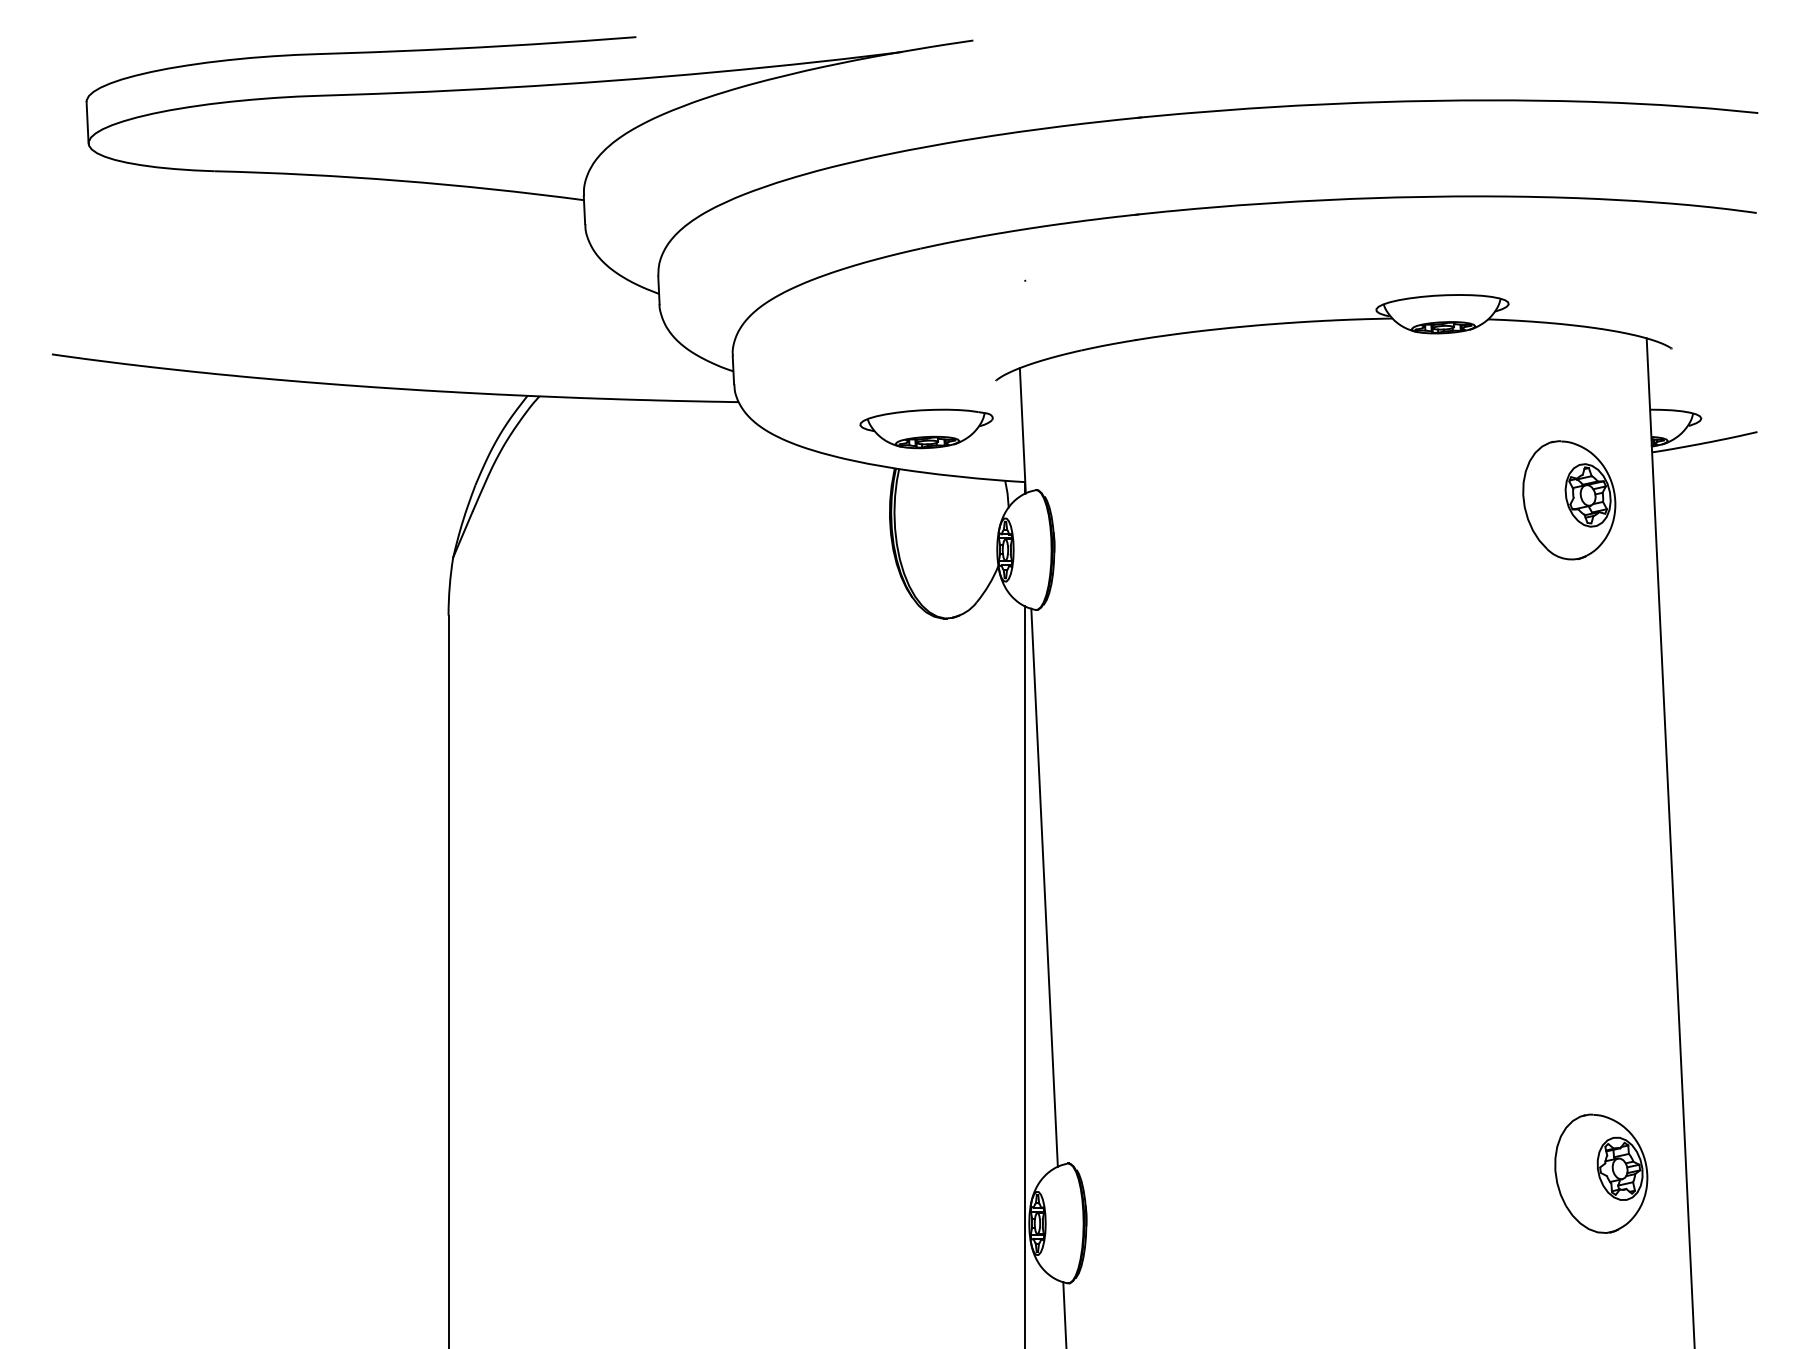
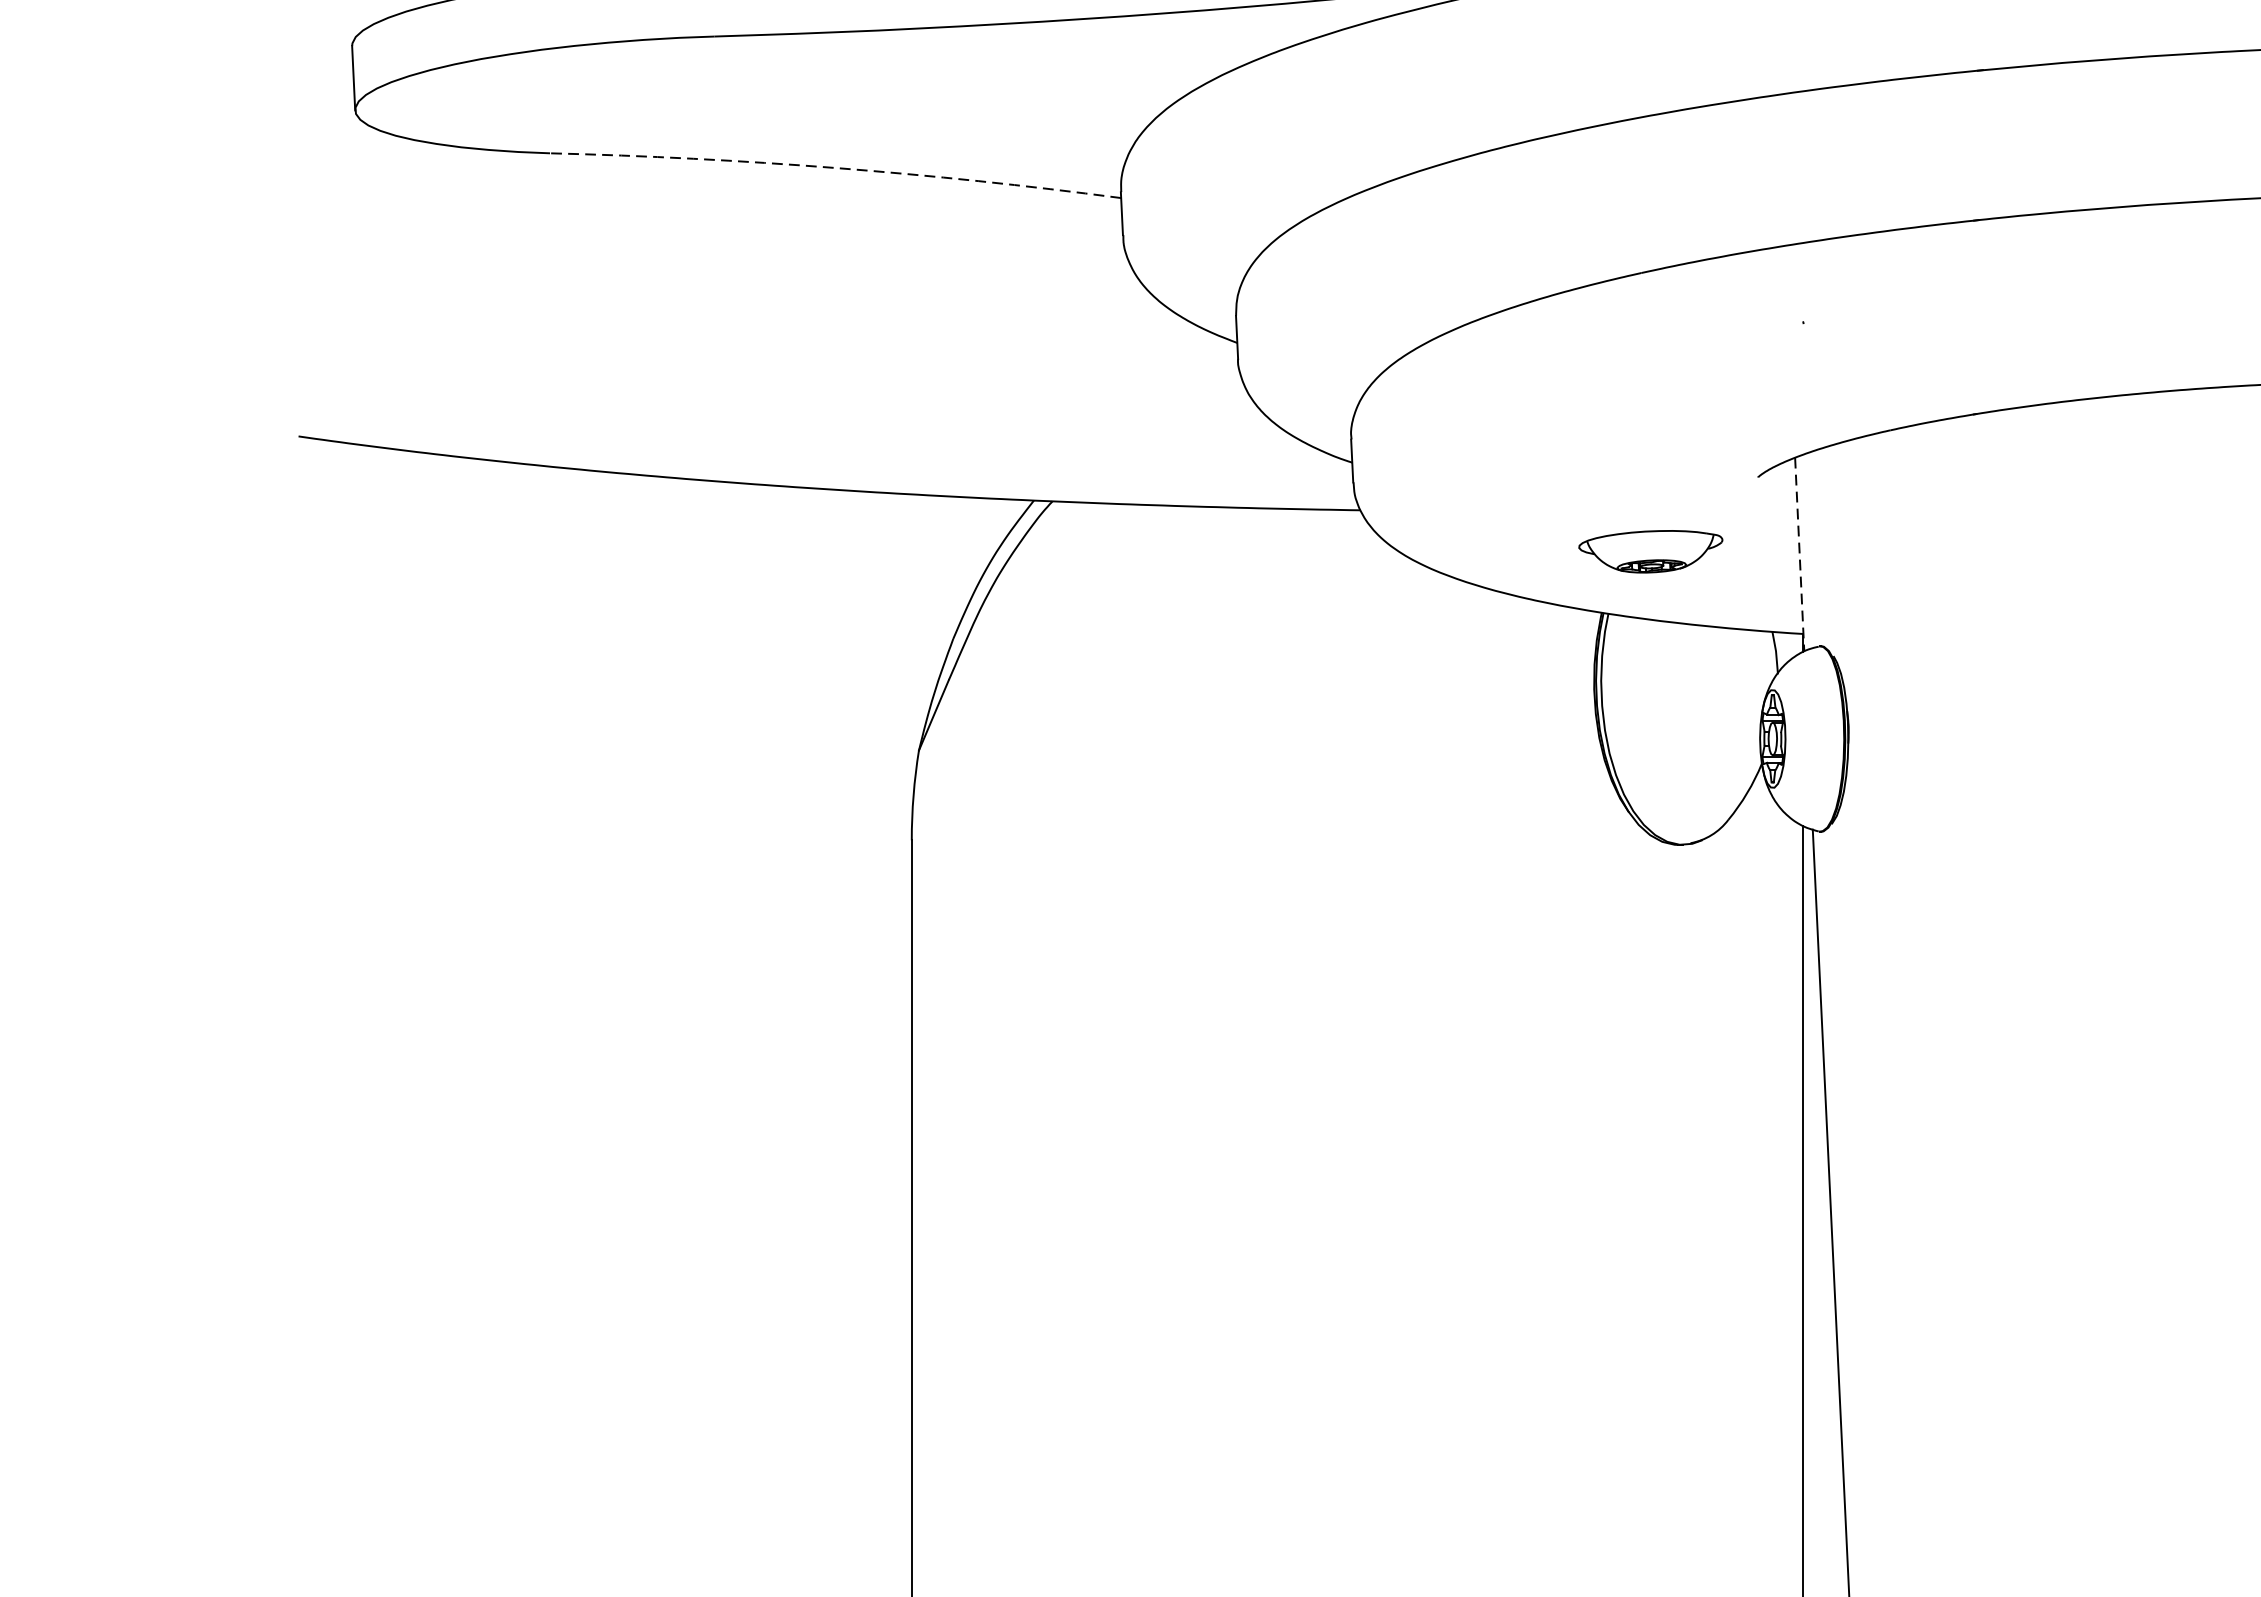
arc: (399, 180) -> (835, 167), solid -> dashed
part: (926, 428) -> (1650, 551), size x0.7
line: (1022, 430) -> (1799, 554), solid -> dashed

